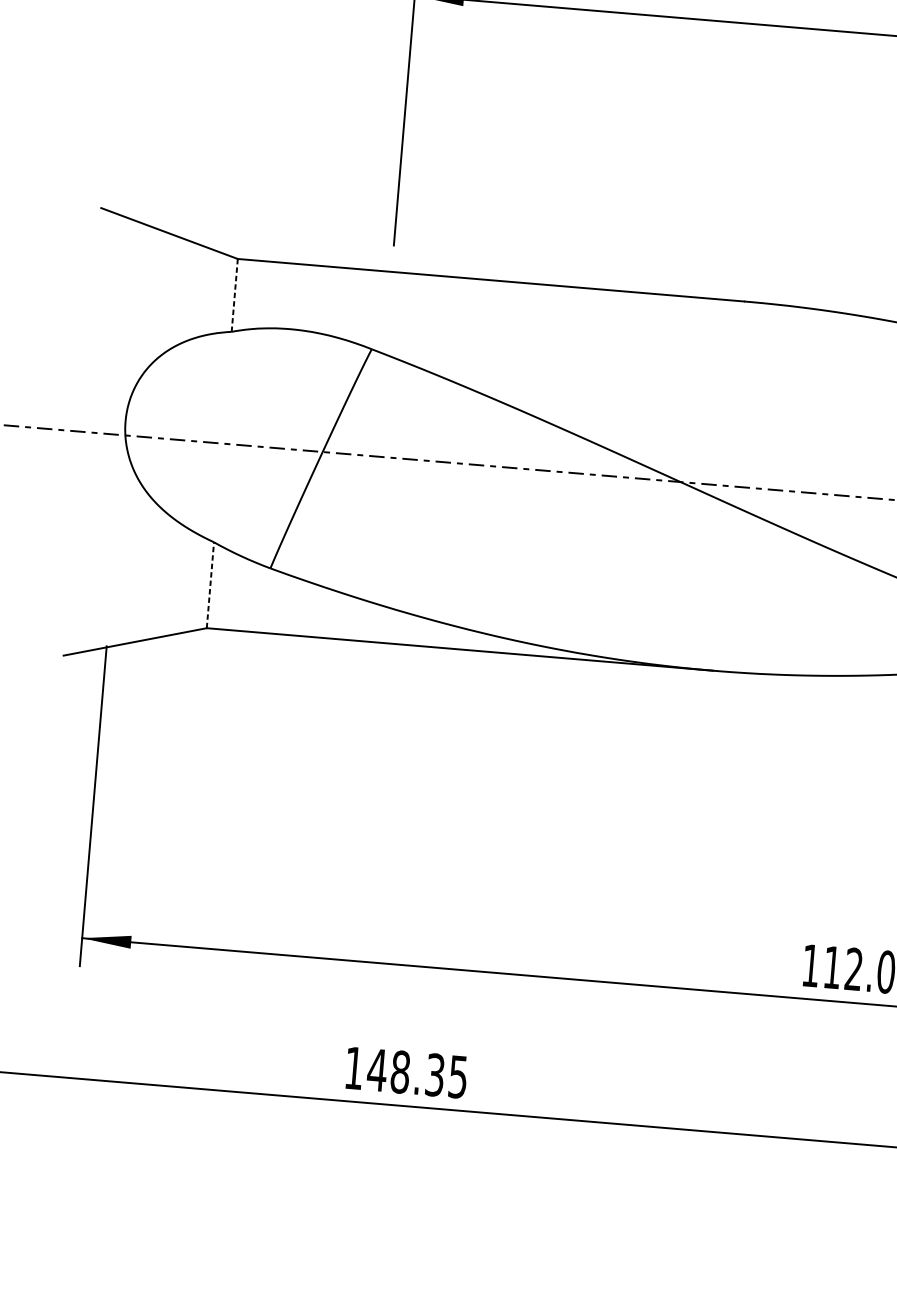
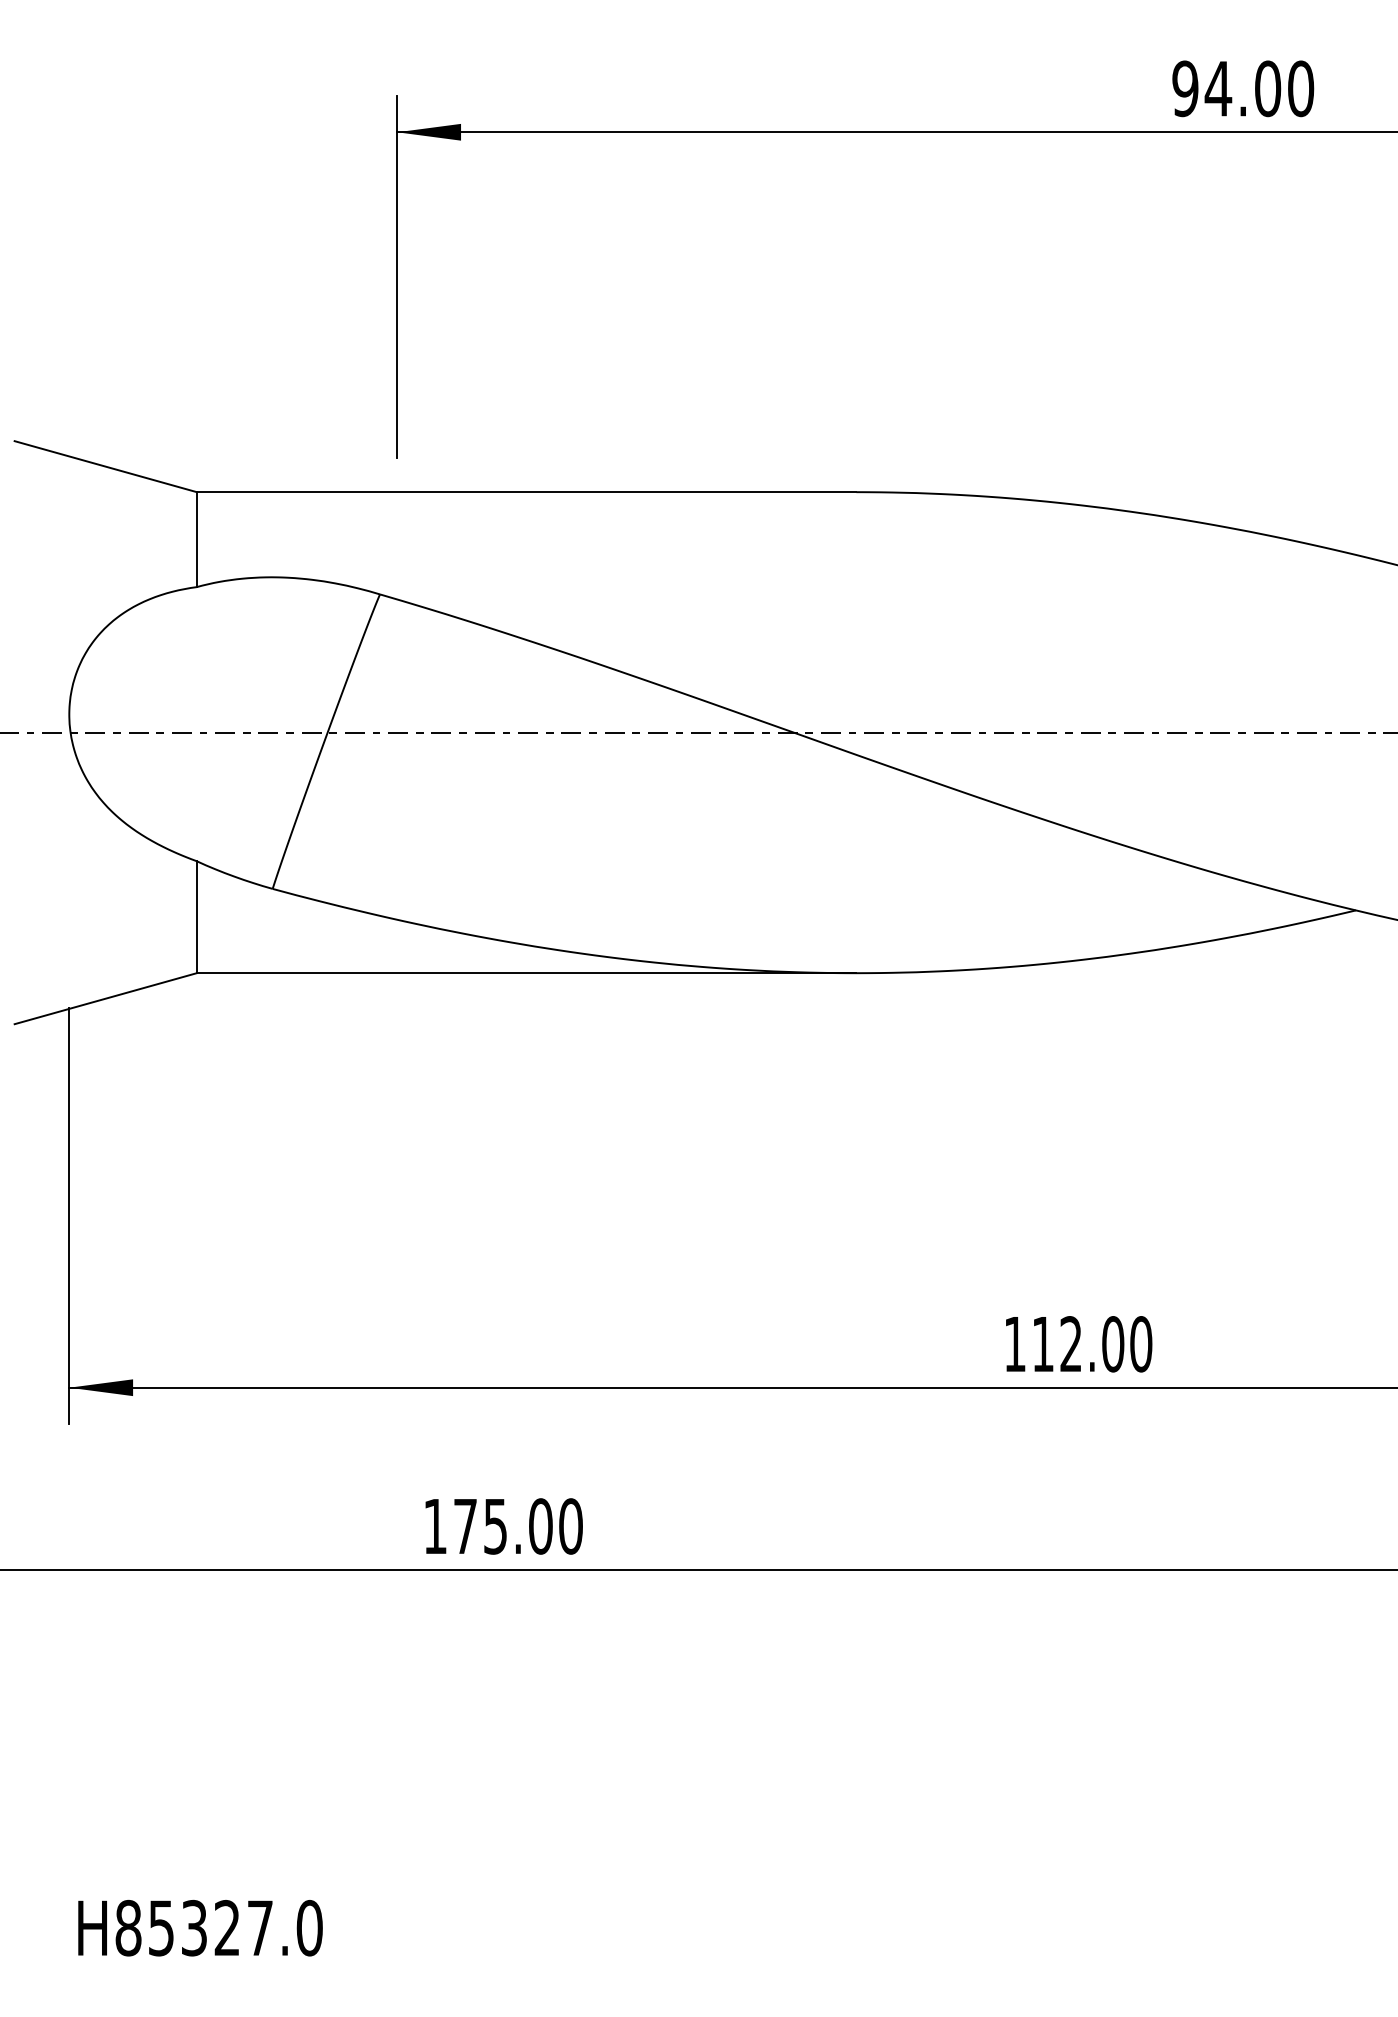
line: (234, 296) -> (196, 540), dashed -> solid
line: (210, 585) -> (196, 917), dashed -> solid
text: (417, 1073) -> (517, 1526), 148.35 -> 175.00

